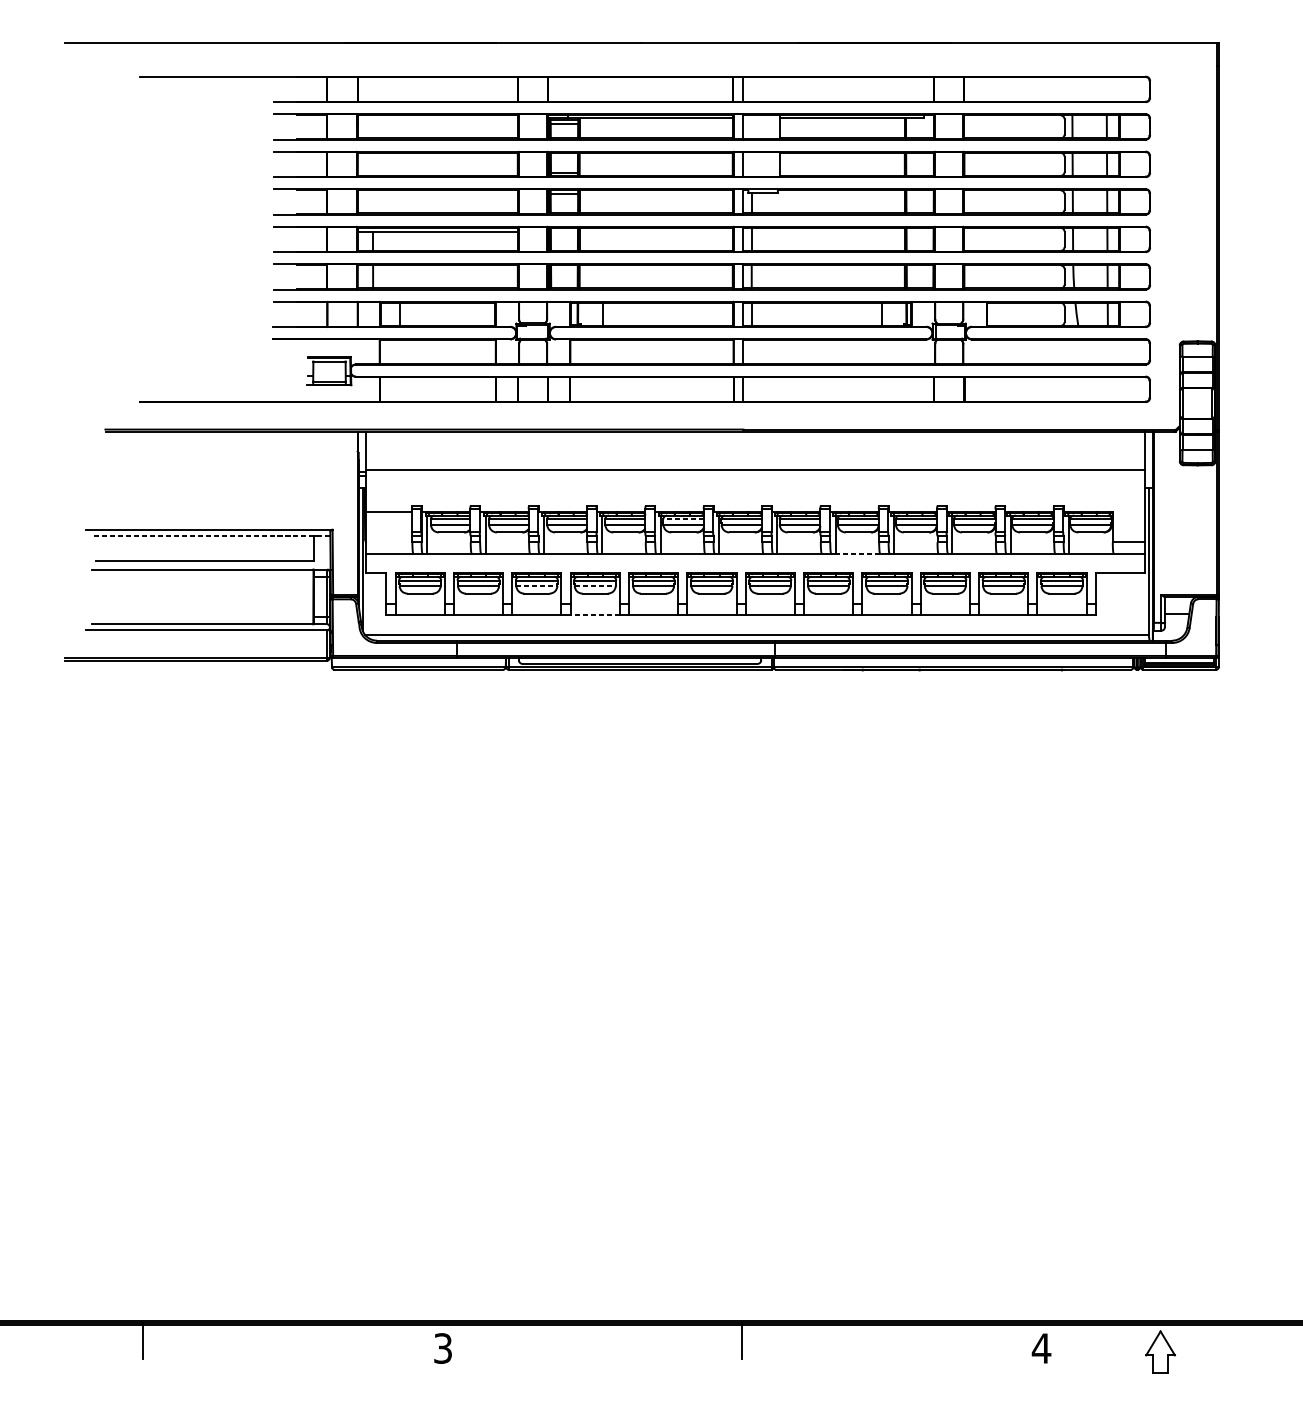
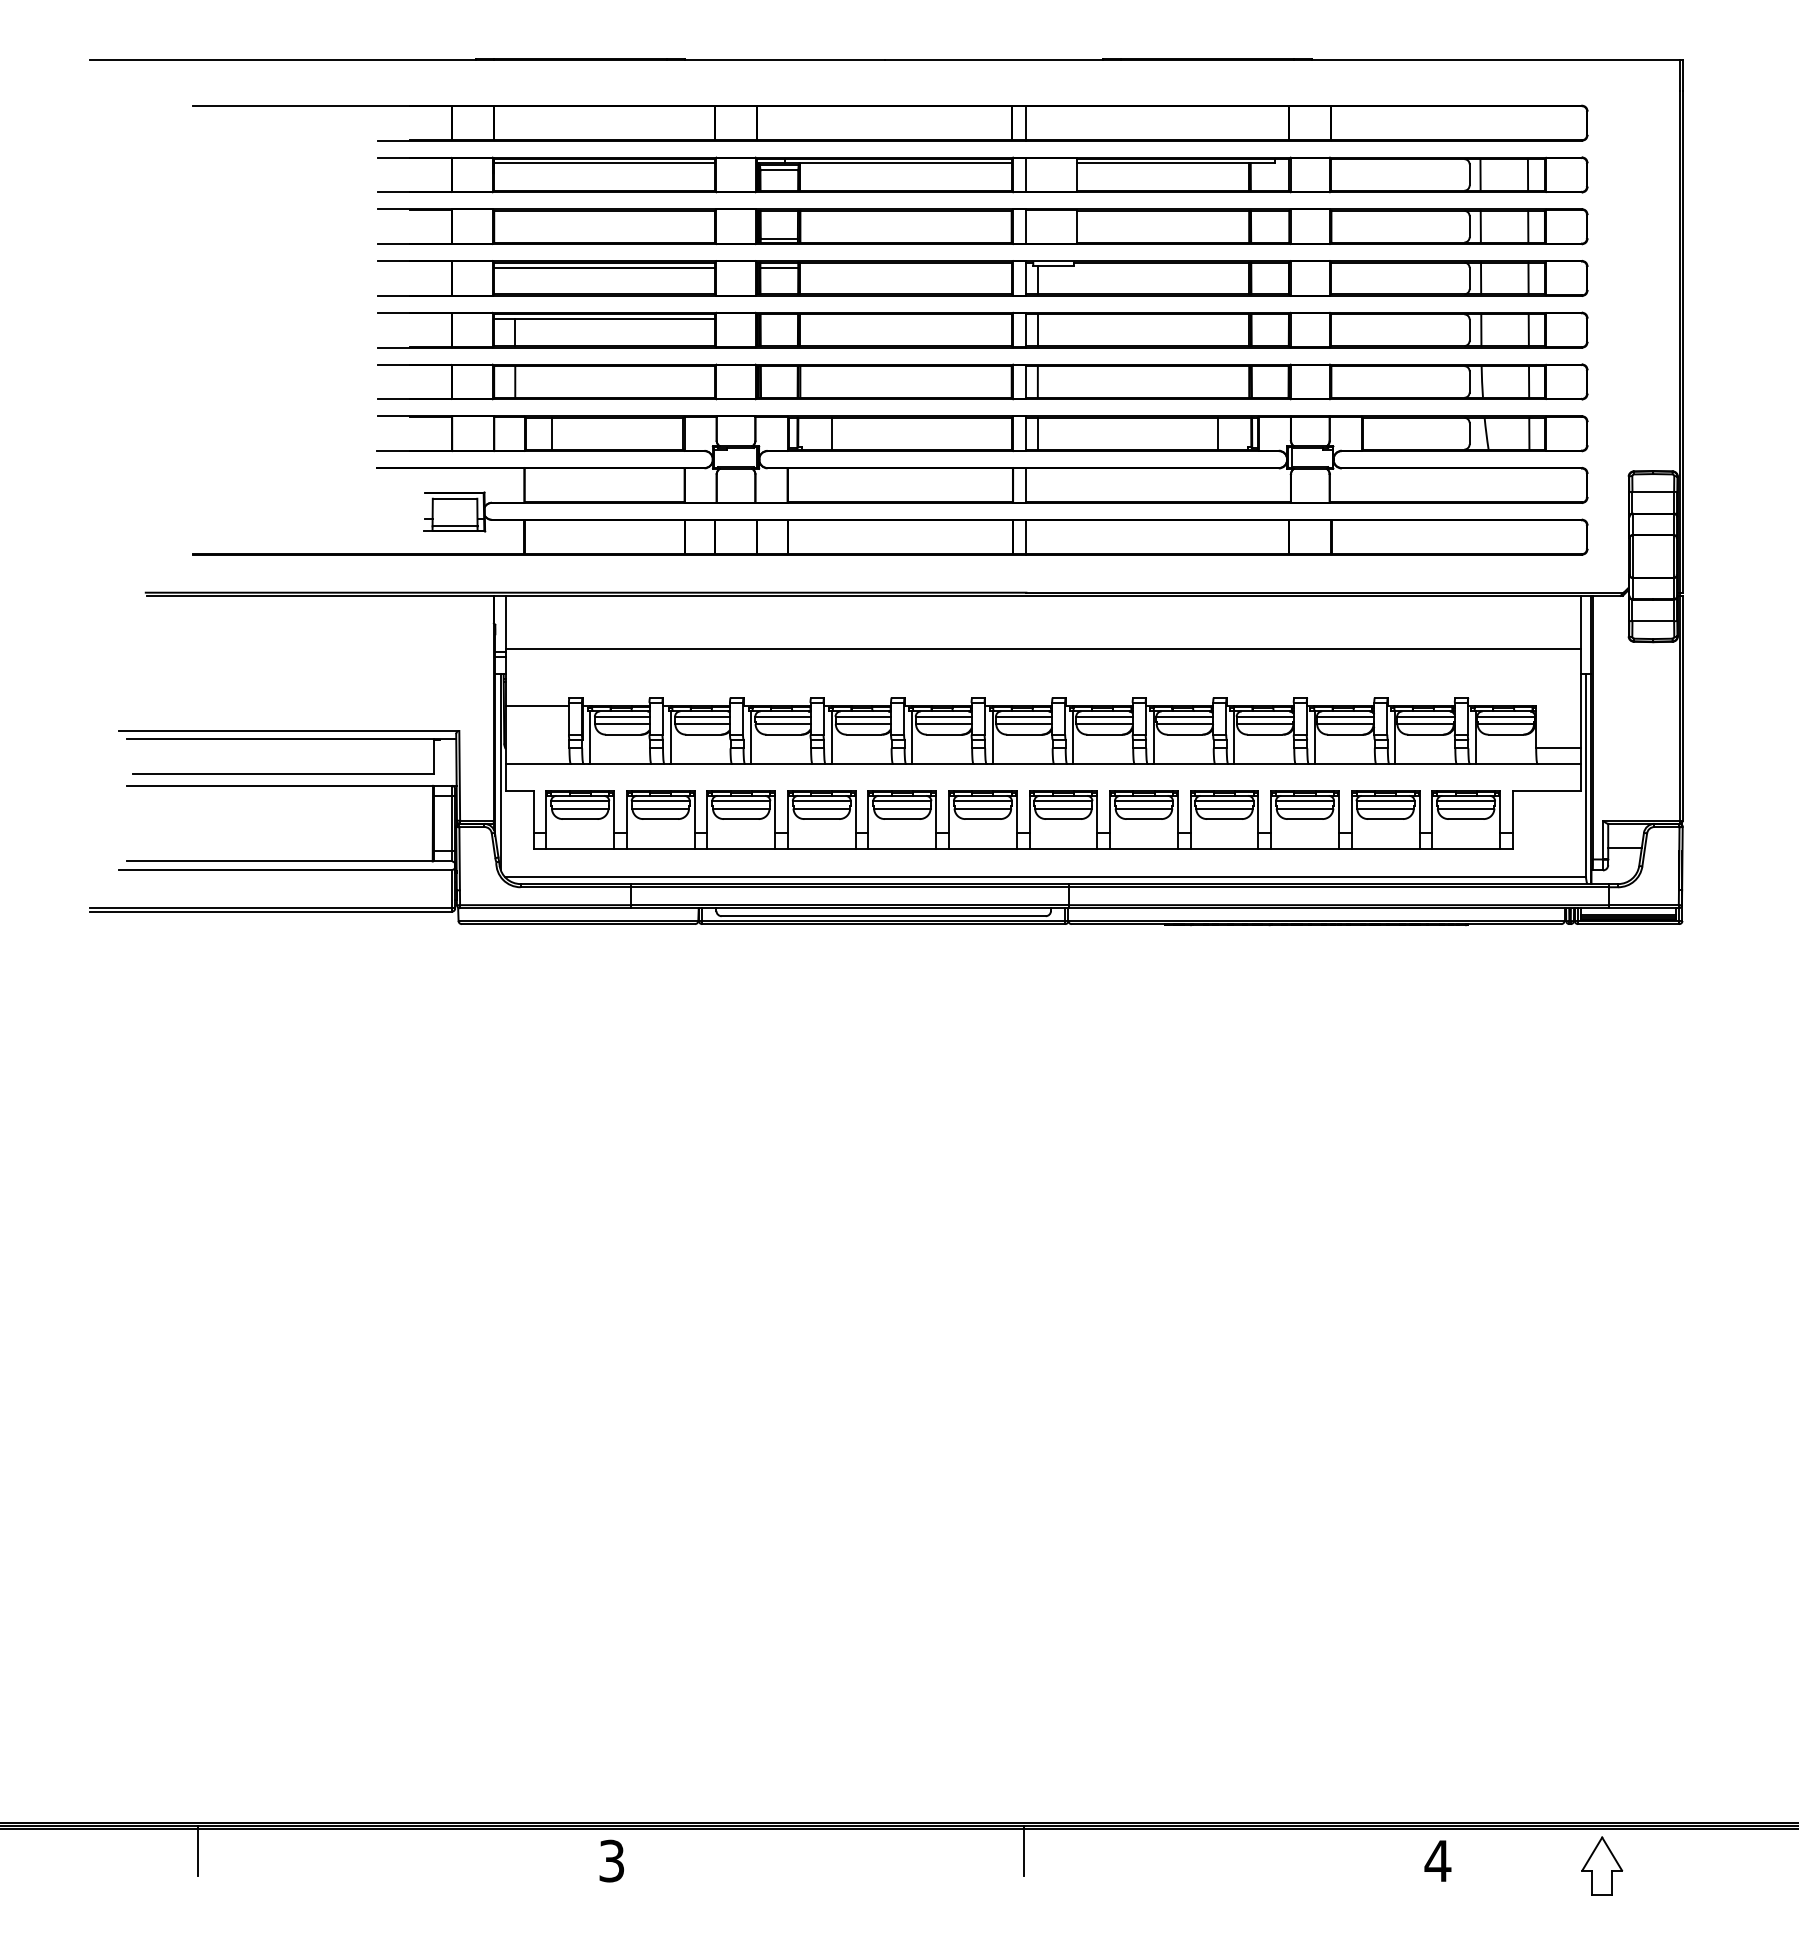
line: (437, 118) -> (604, 163), added
line: (437, 194) -> (604, 268), added
line: (683, 519) -> (943, 716), dashed -> solid
line: (211, 535) -> (291, 739), dashed -> solid
line: (857, 554) -> (1184, 764), dashed -> solid
line: (537, 585) -> (741, 808), dashed -> solid
line: (595, 585) -> (822, 808), dashed -> solid
line: (594, 614) -> (821, 848), dashed -> solid

